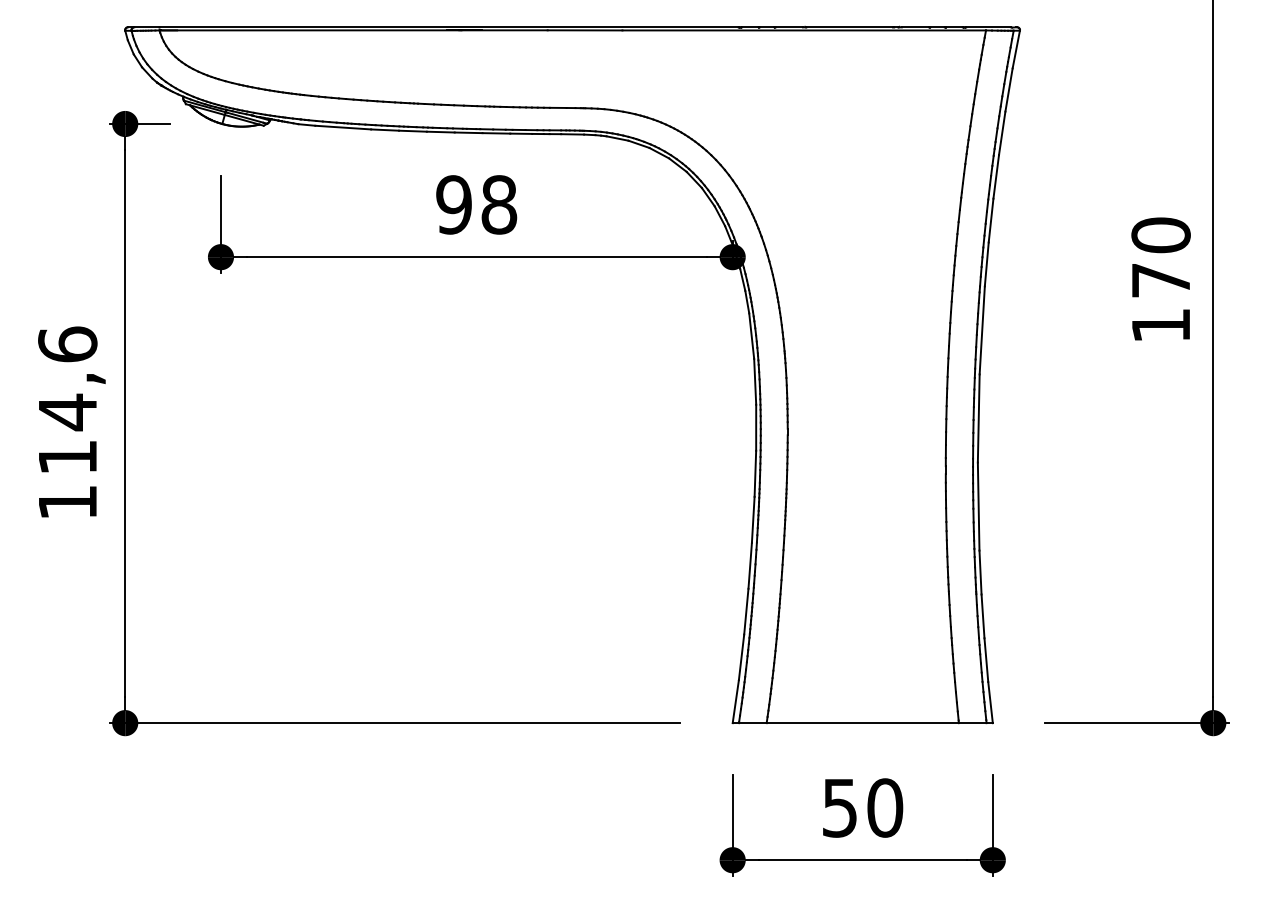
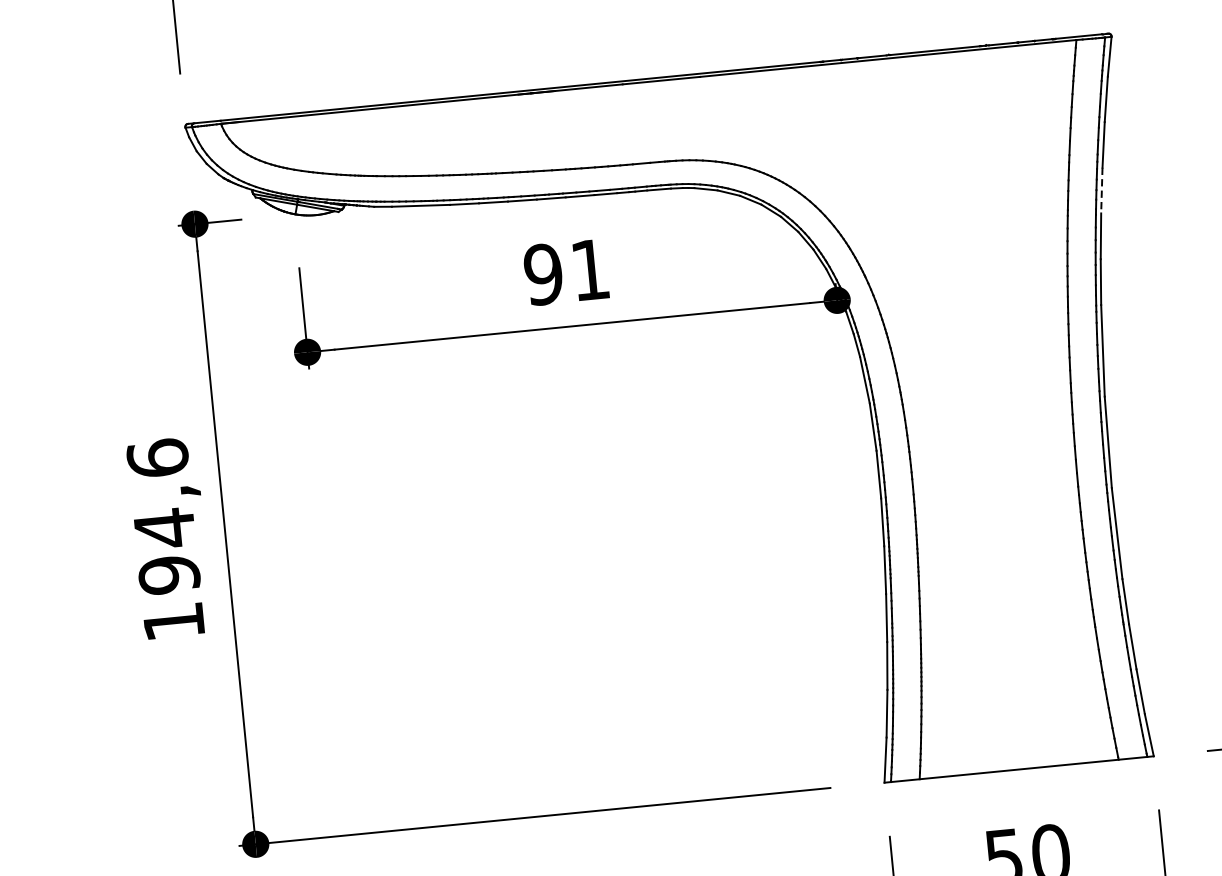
line: (996, 176) -> (1102, 190), solid -> dashed
text: (499, 204) -> (590, 269), 98 -> 91
text: (67, 457) -> (169, 575), 114,6 -> 194,6

